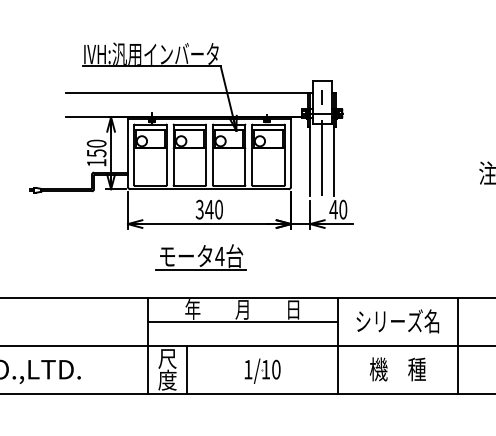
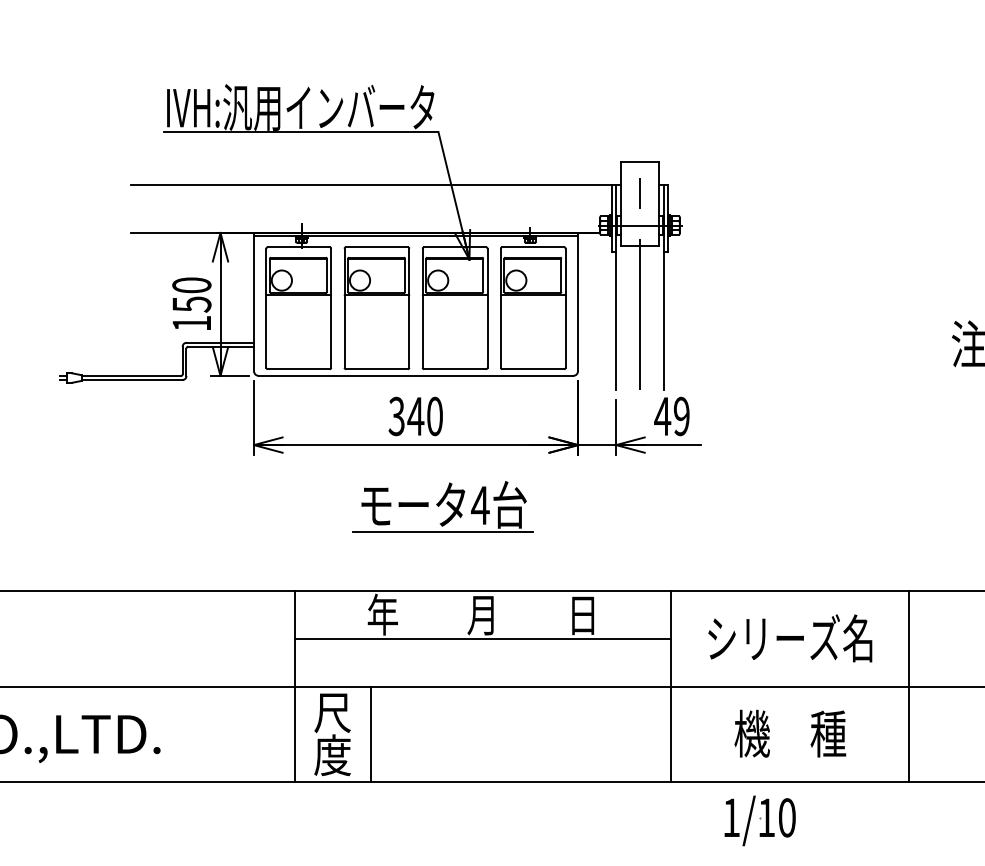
text: (343, 209) -> (682, 416), 40 -> 49
part: (200, 257) -> (441, 507), moved
part: (262, 370) -> (759, 819), moved

